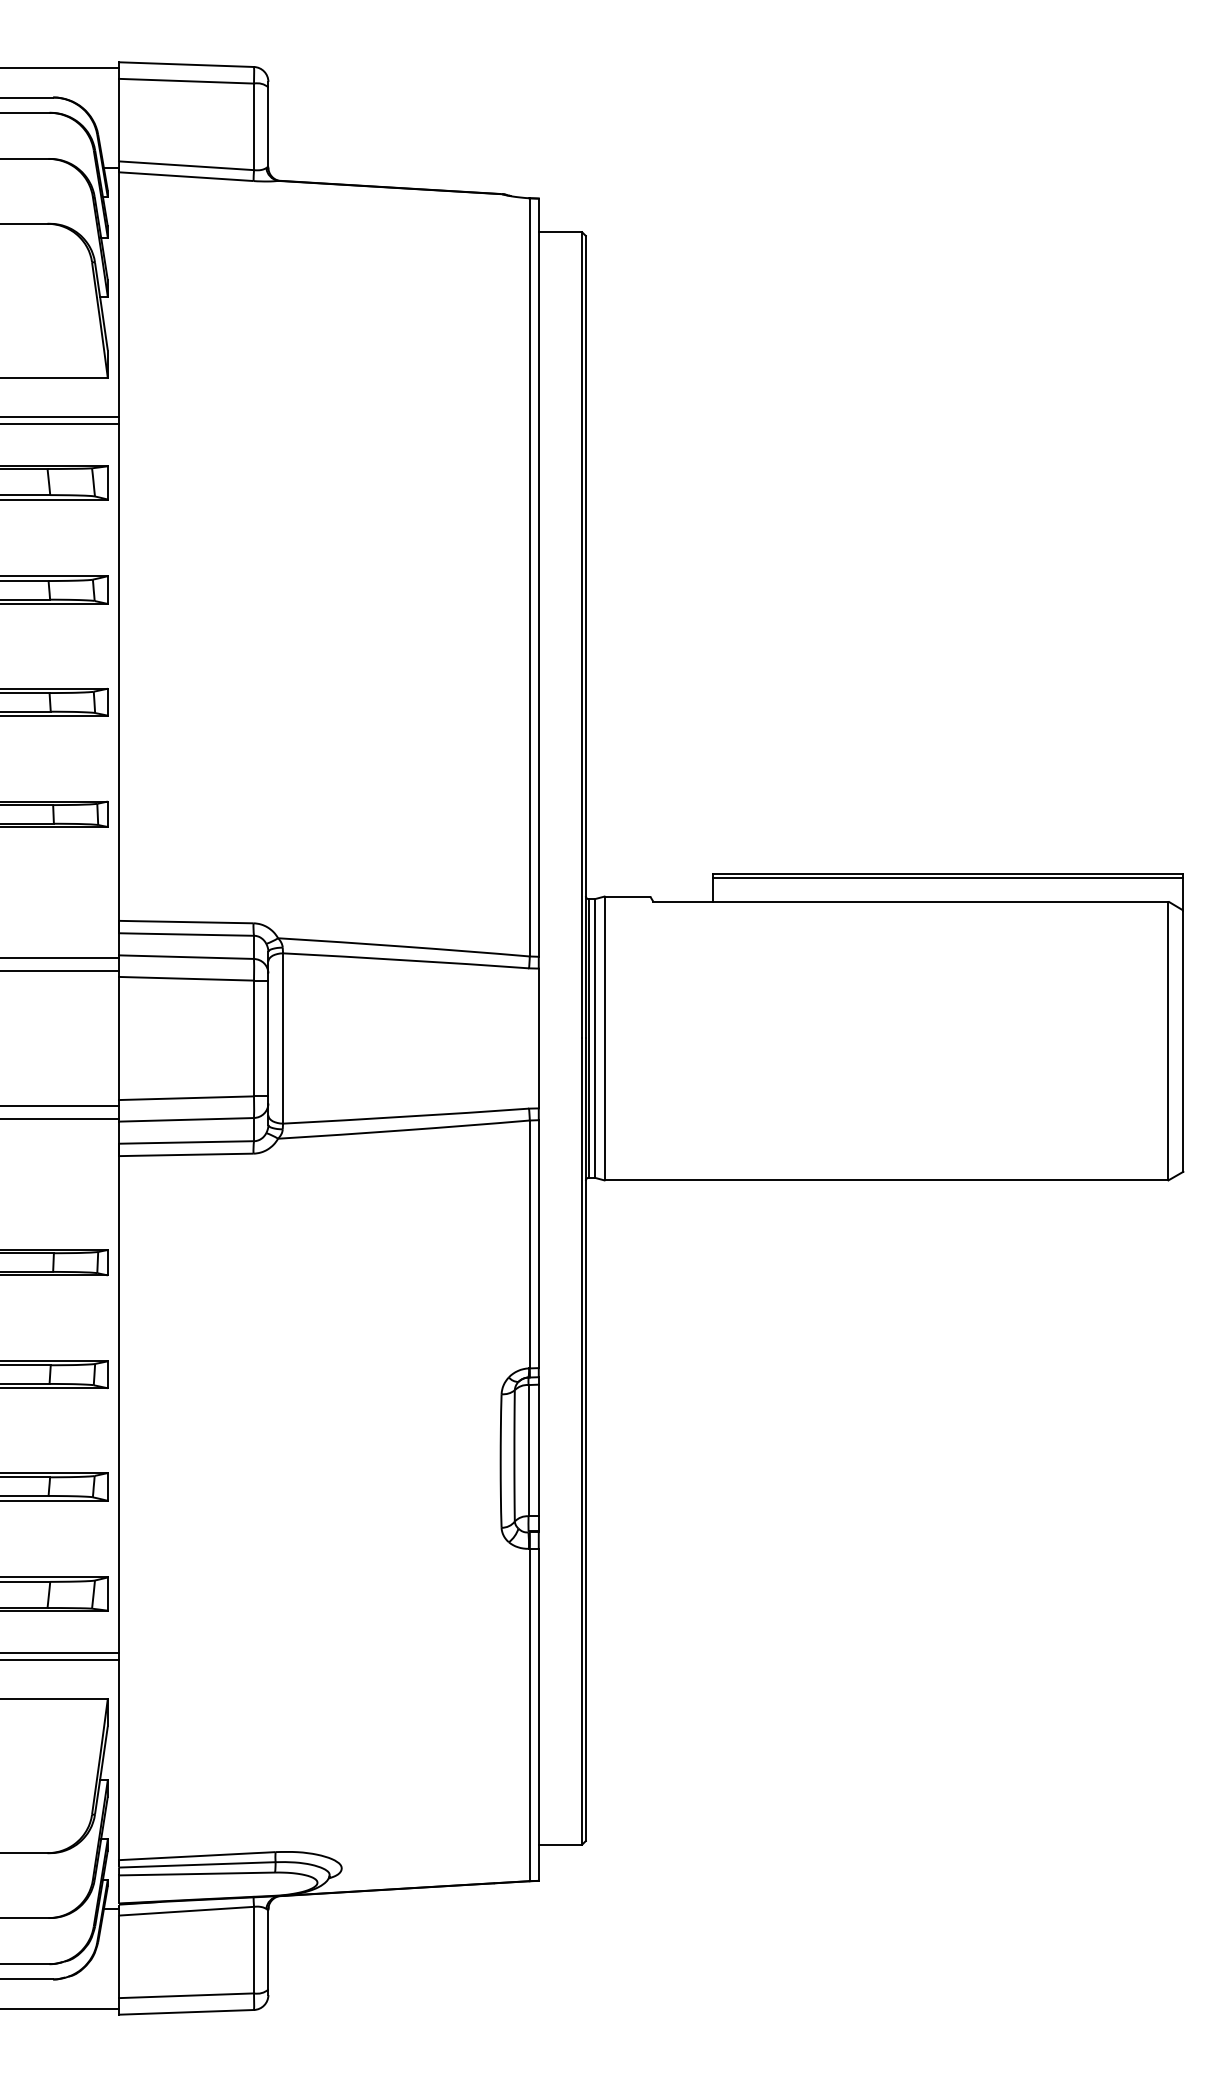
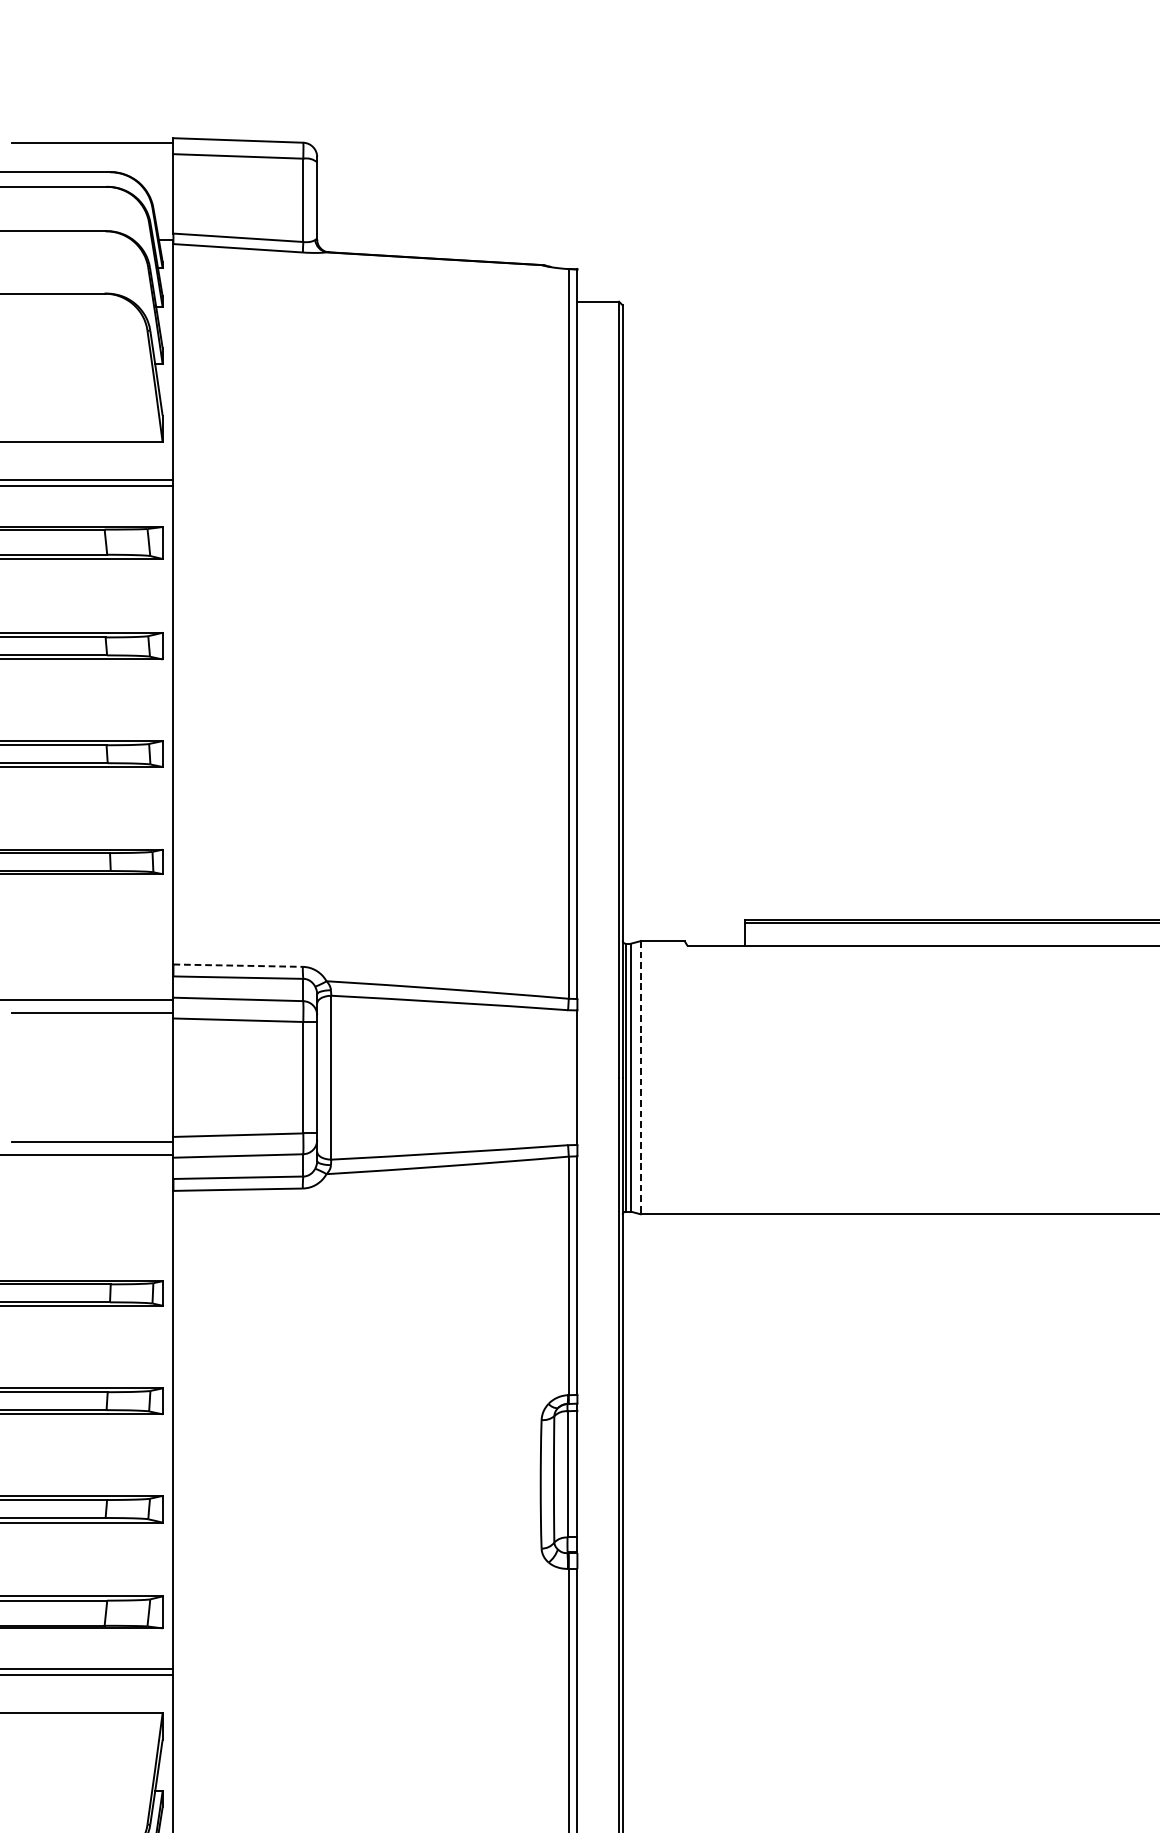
line: (185, 922) -> (237, 966), solid -> dashed
line: (604, 1038) -> (640, 1077), solid -> dashed

